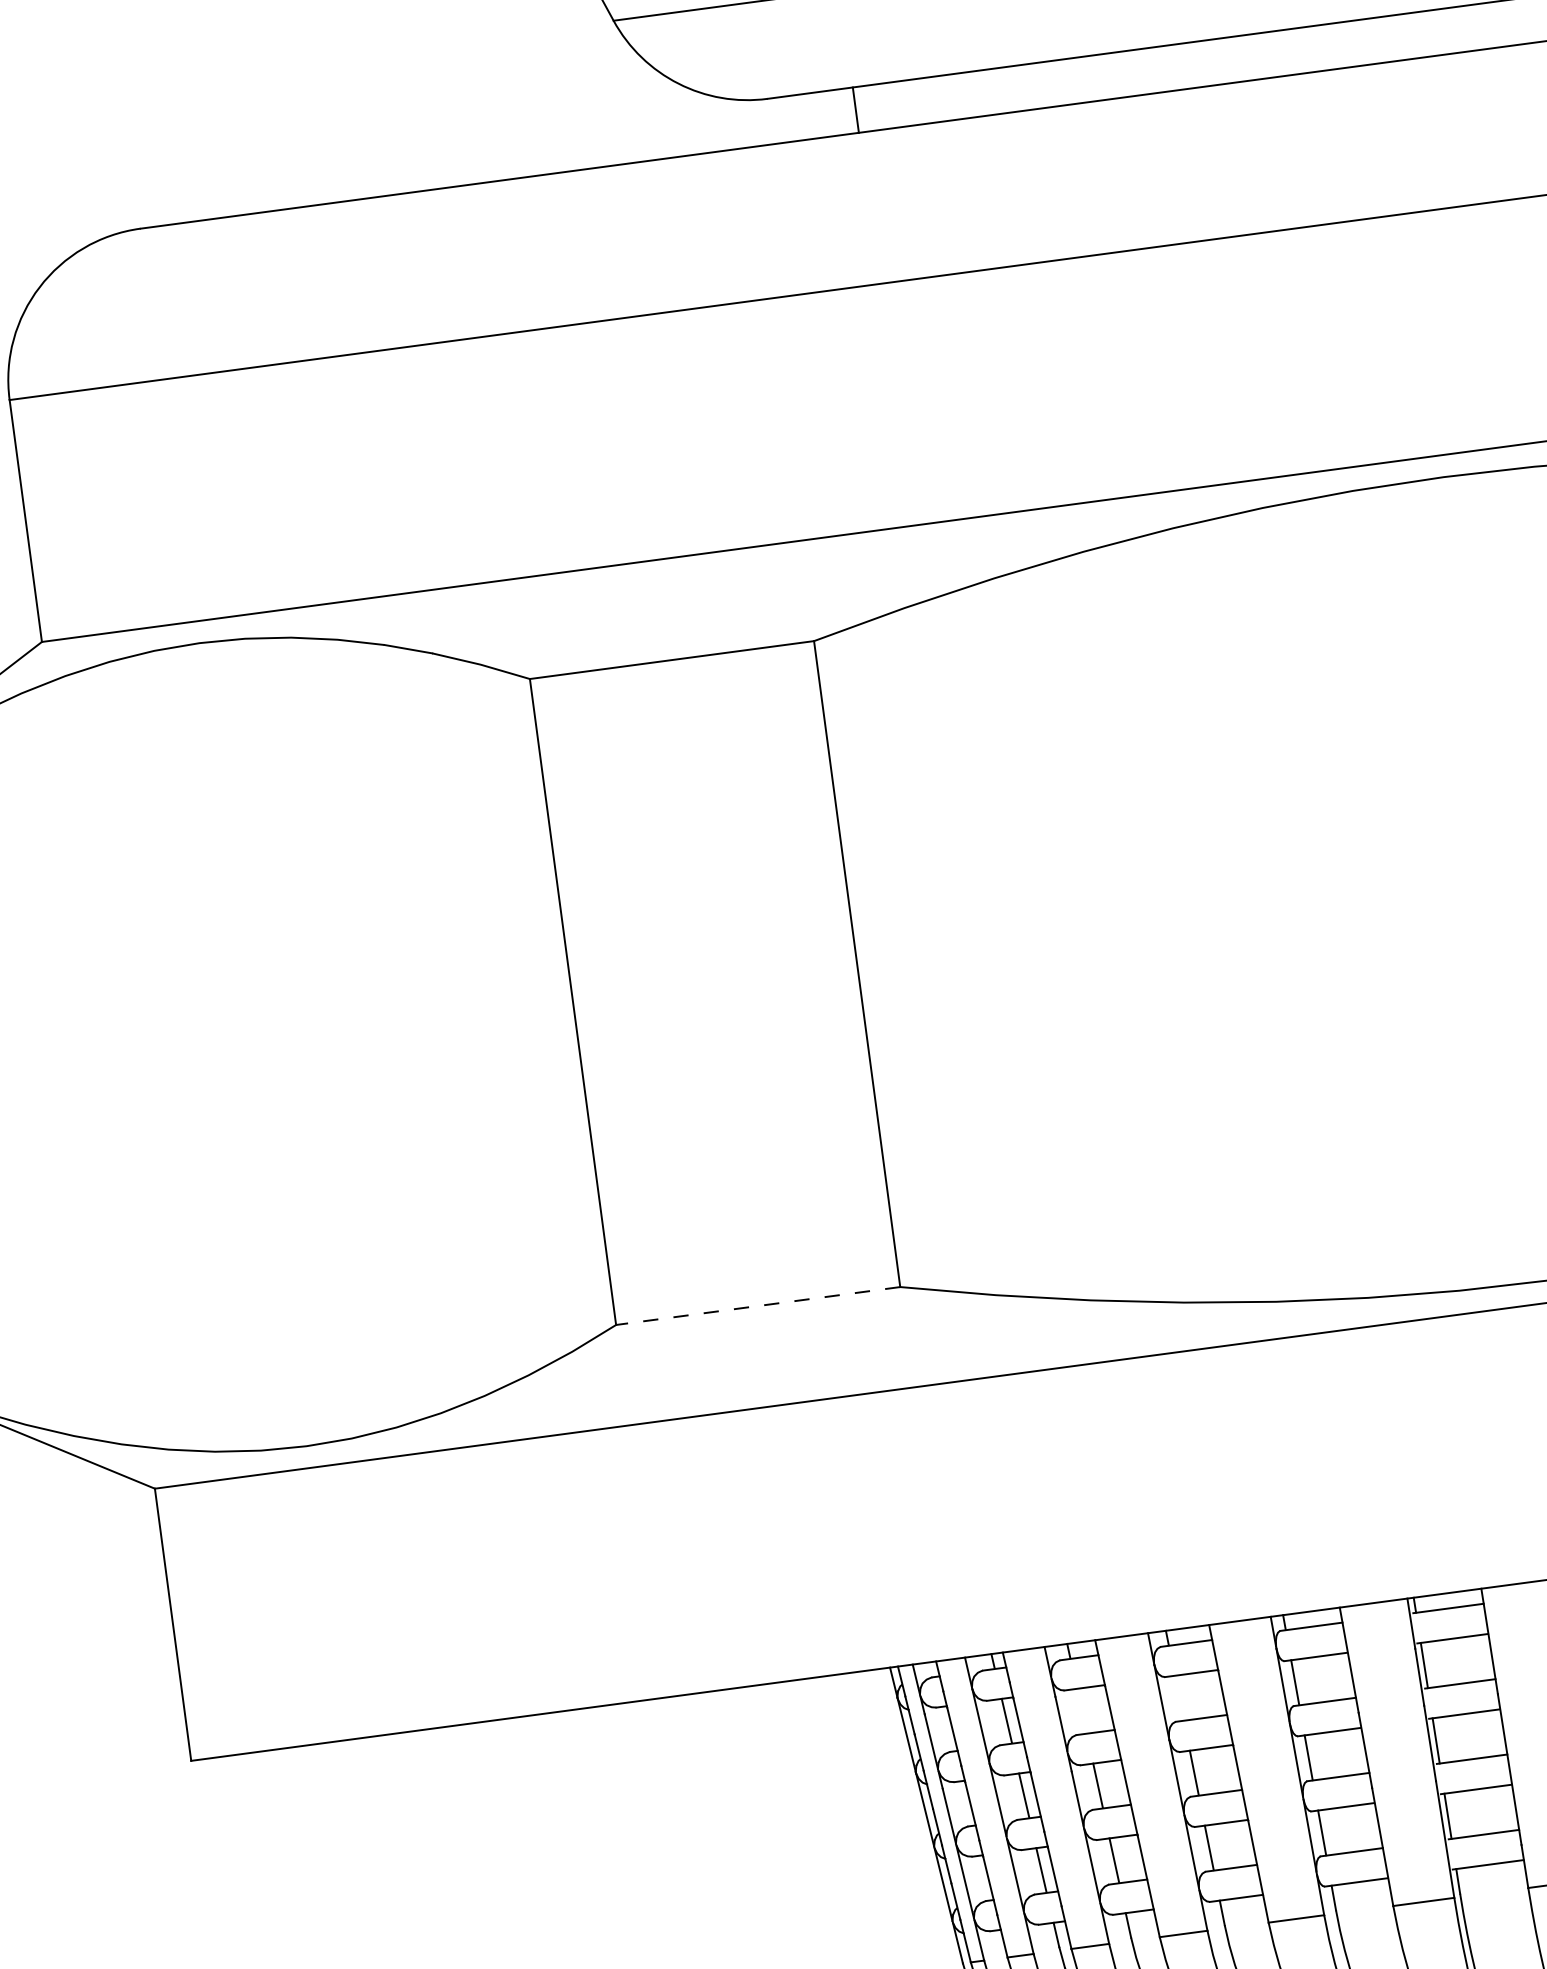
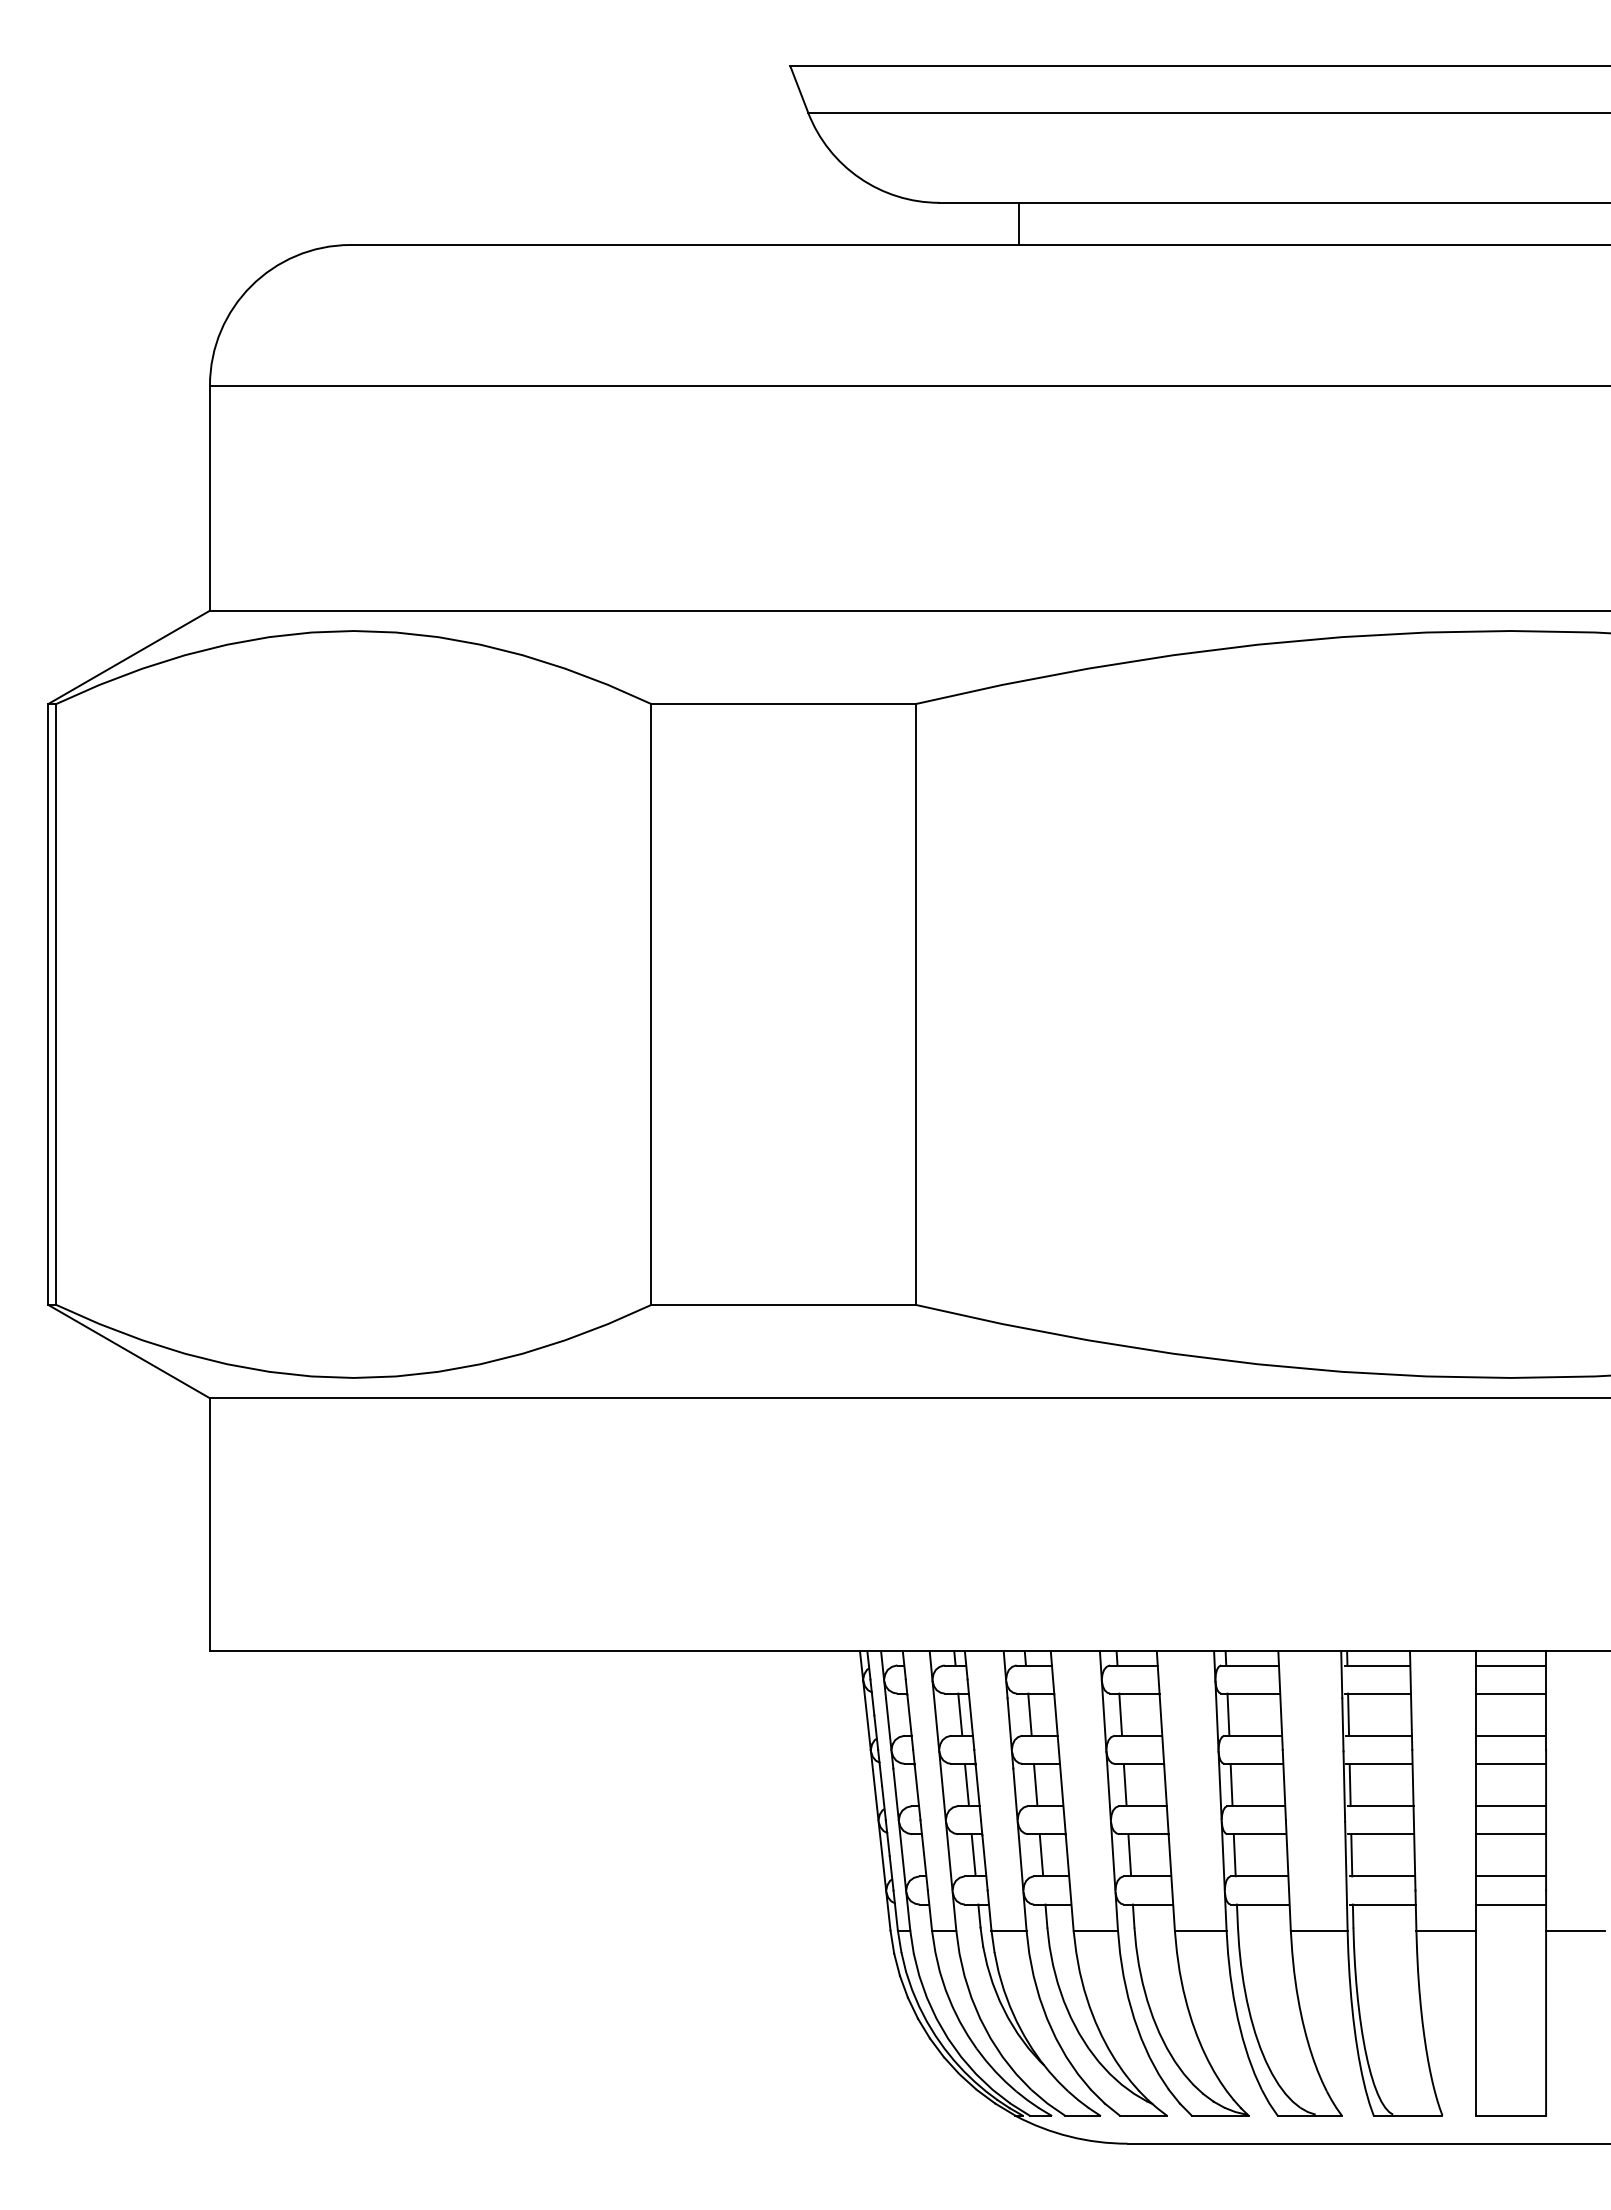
line: (758, 1305) -> (783, 1304), dashed -> solid
line: (1179, 1698) -> (1120, 1714), added
line: (1081, 1711) -> (1029, 1714), added

